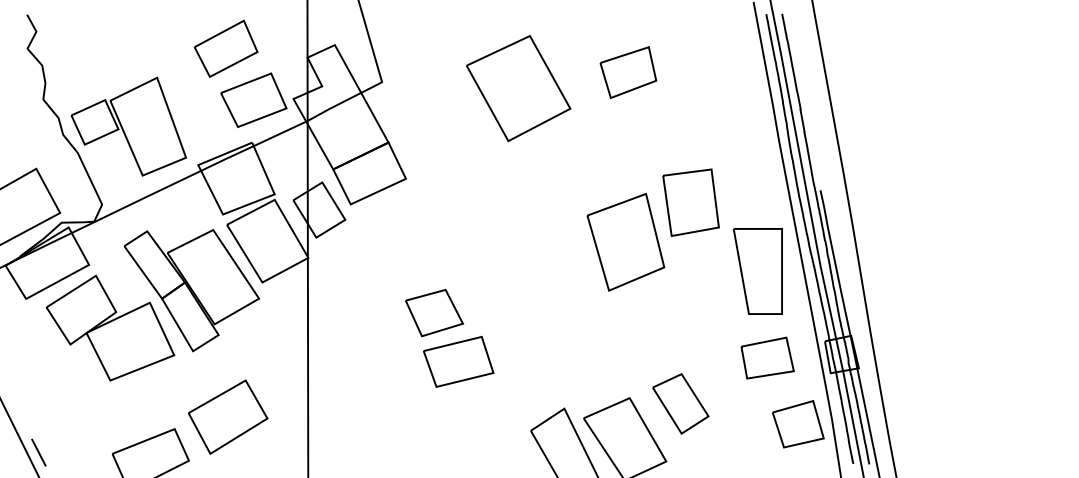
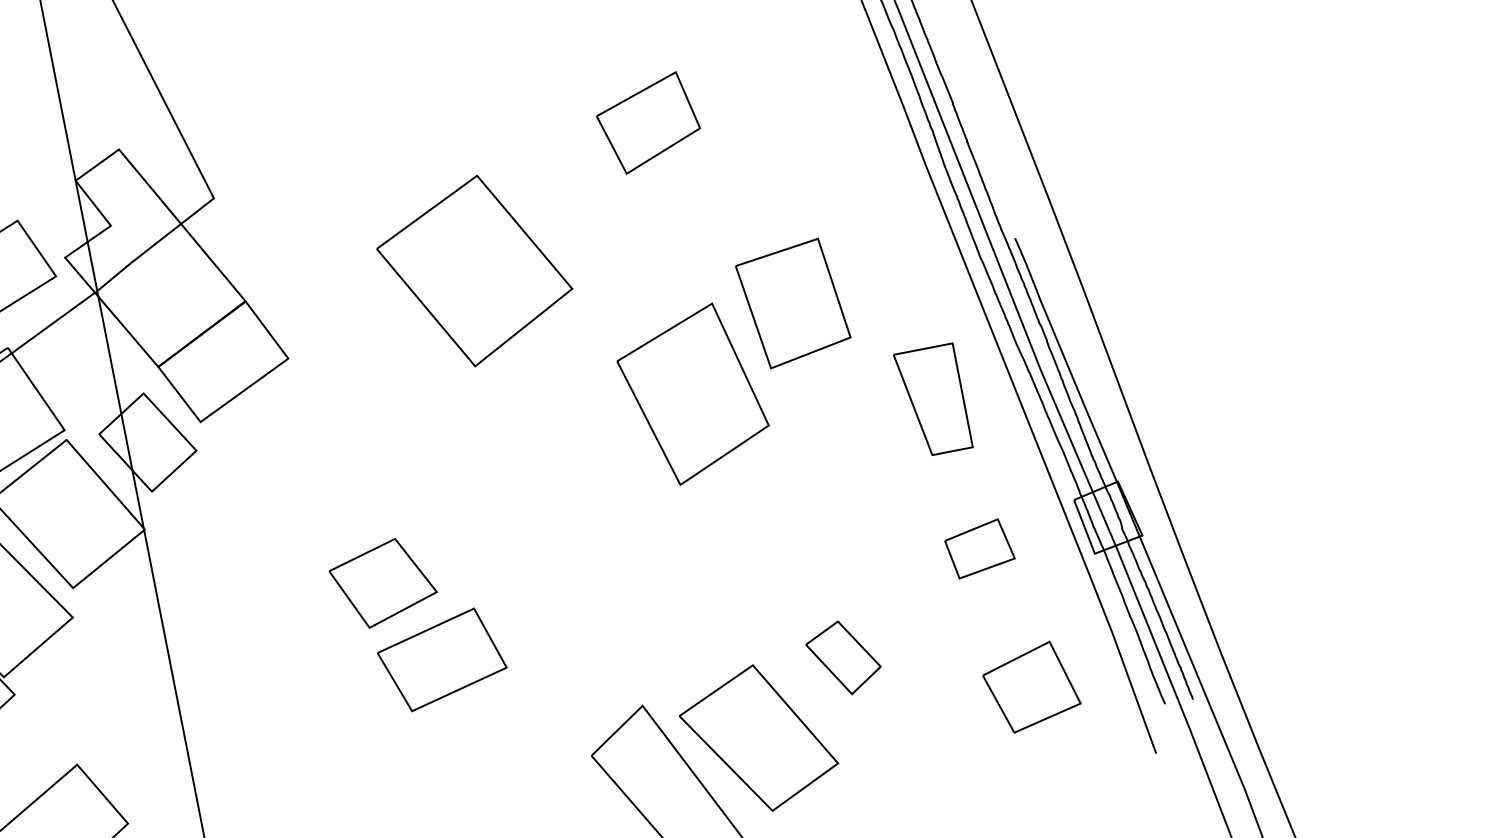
part: (628, 72) -> (648, 123), moved
part: (518, 88) -> (474, 271), moved
part: (757, 271) -> (932, 401), size x0.7
part: (767, 357) -> (979, 547), size x0.7
part: (680, 403) -> (843, 657), size x0.7
part: (798, 424) -> (1031, 687), moved

